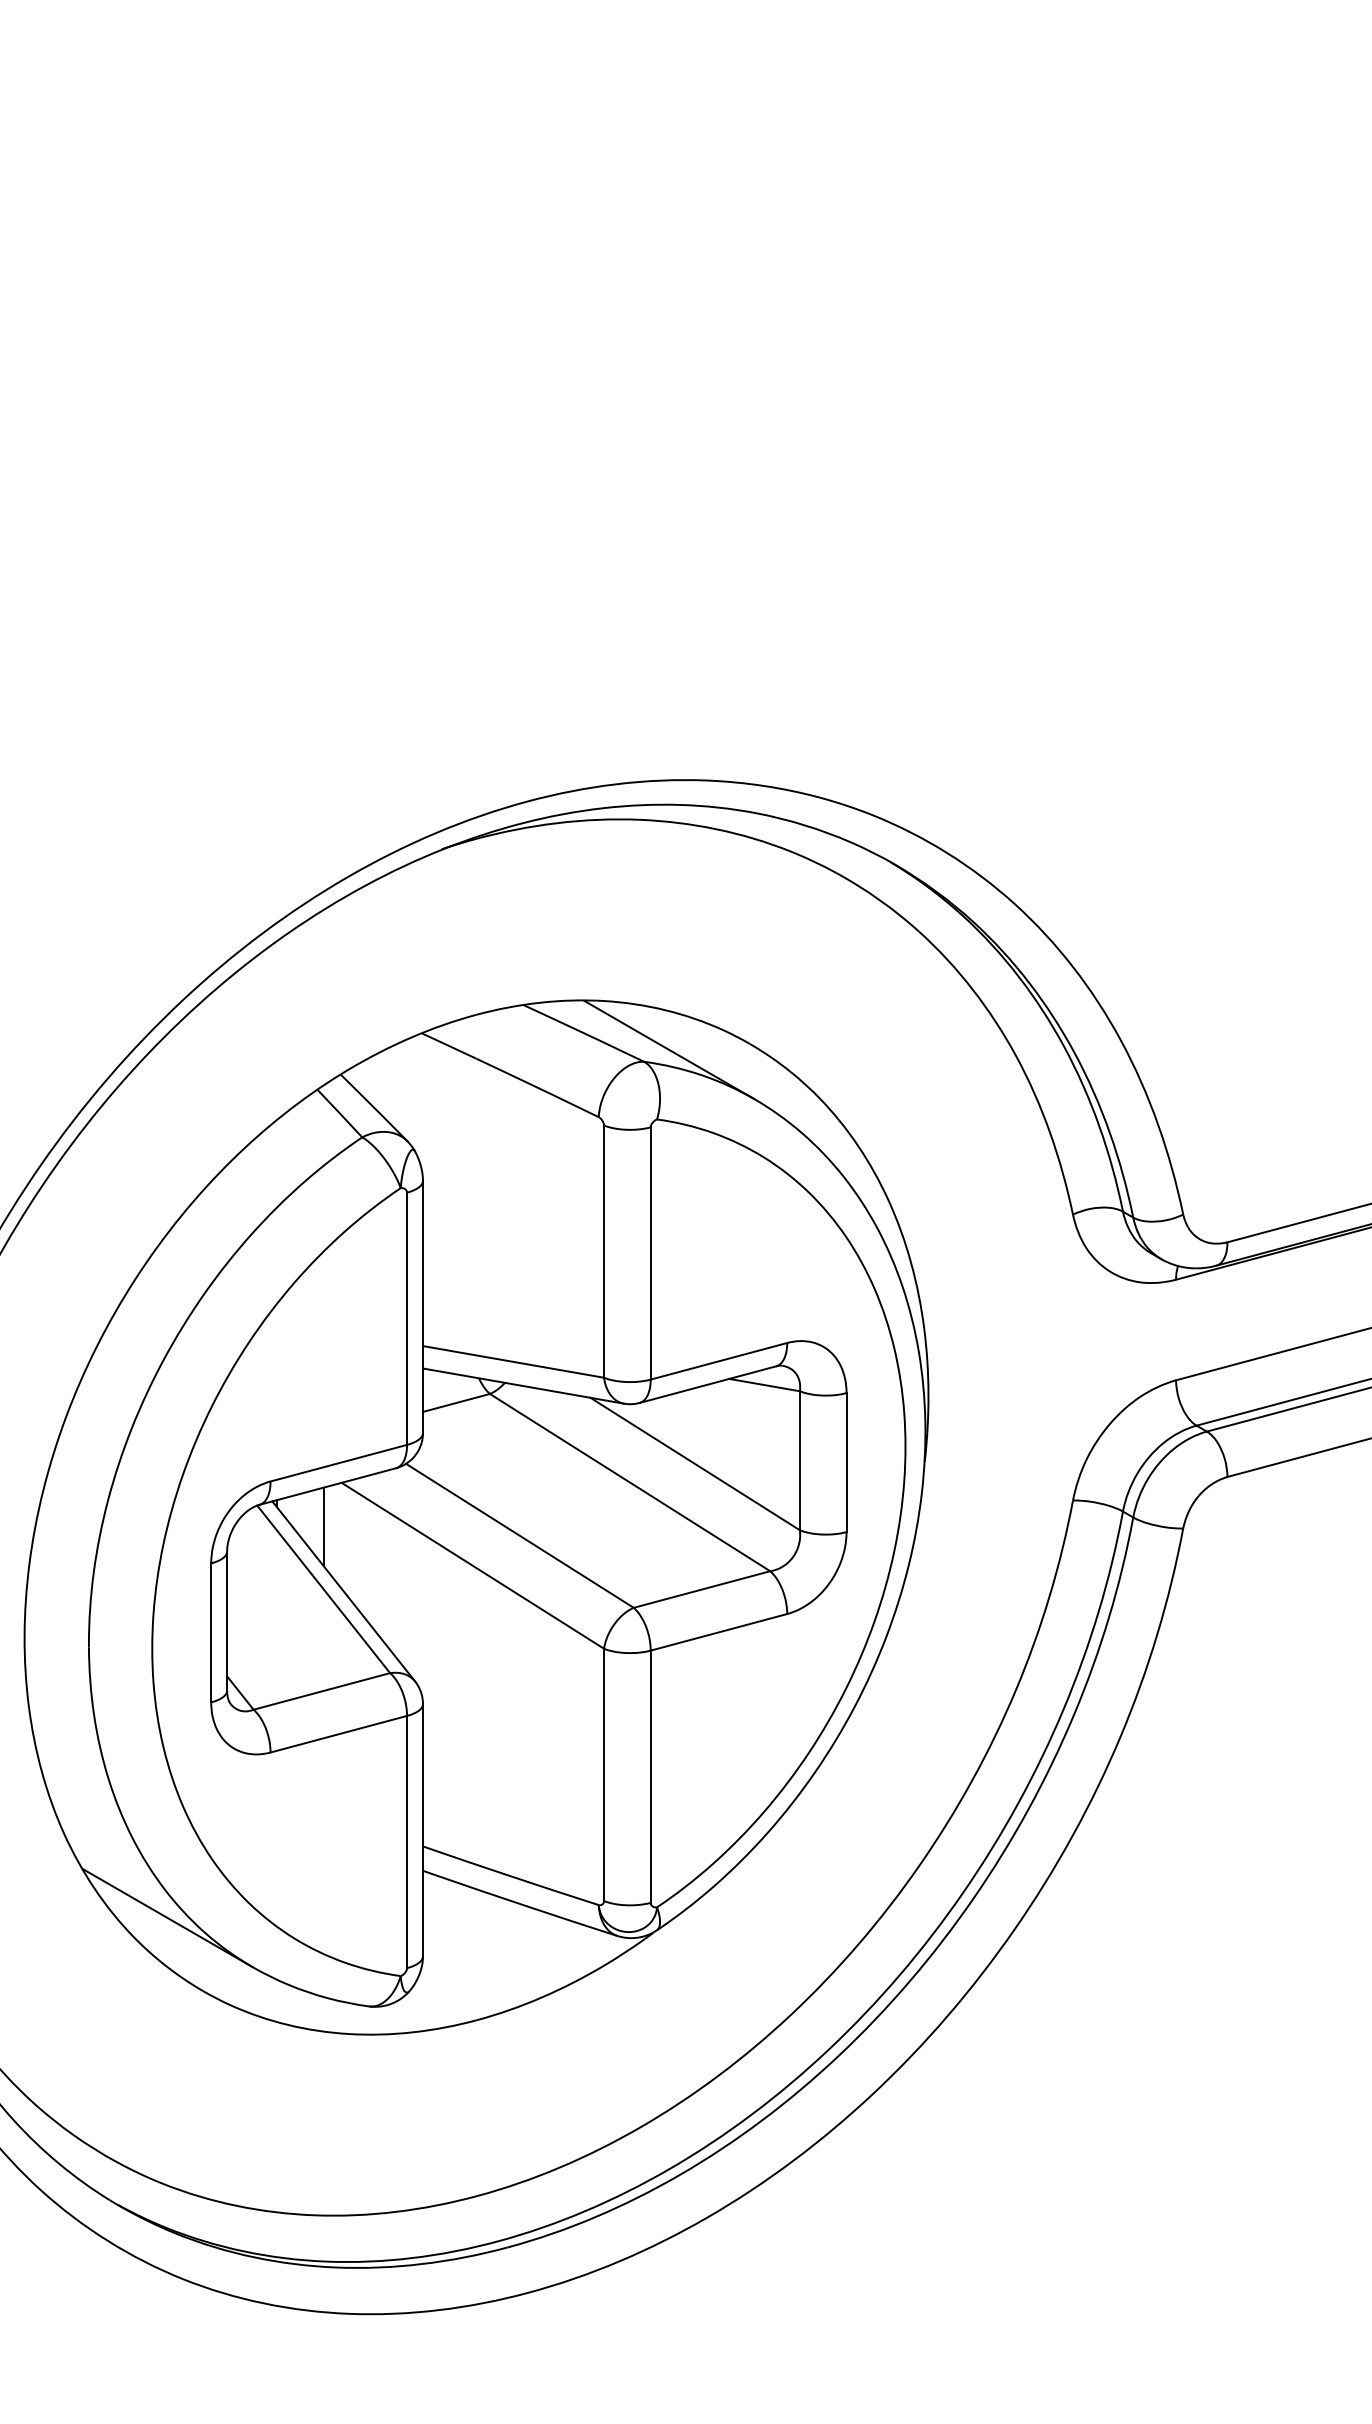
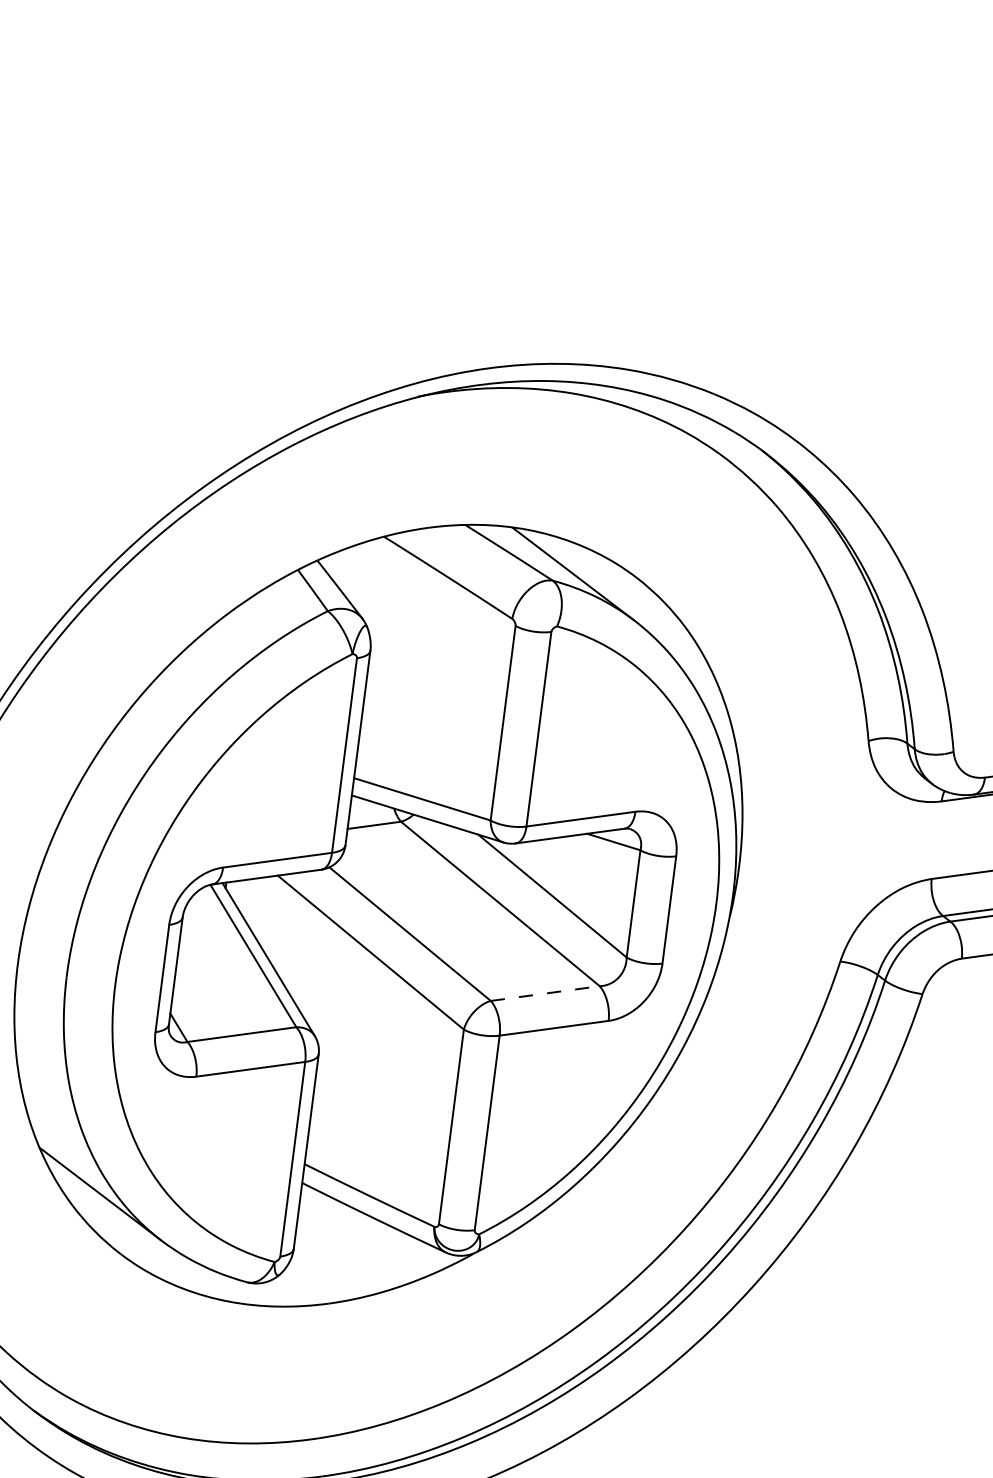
line: (323, 1526) -> (259, 907), removed
line: (702, 1589) -> (545, 993), solid -> dashed

